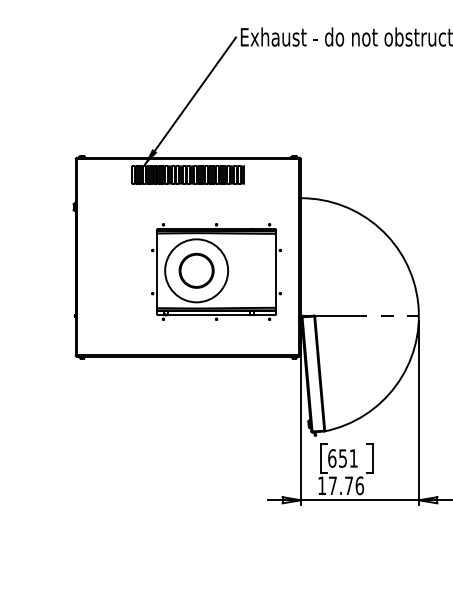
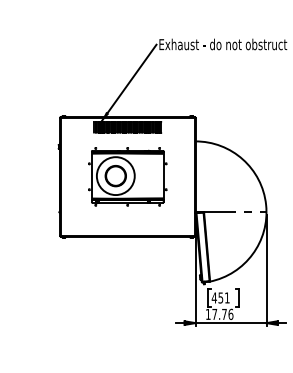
part: (216, 271) -> (127, 176), moved
text: (330, 457) -> (213, 297), 651 -> 451

